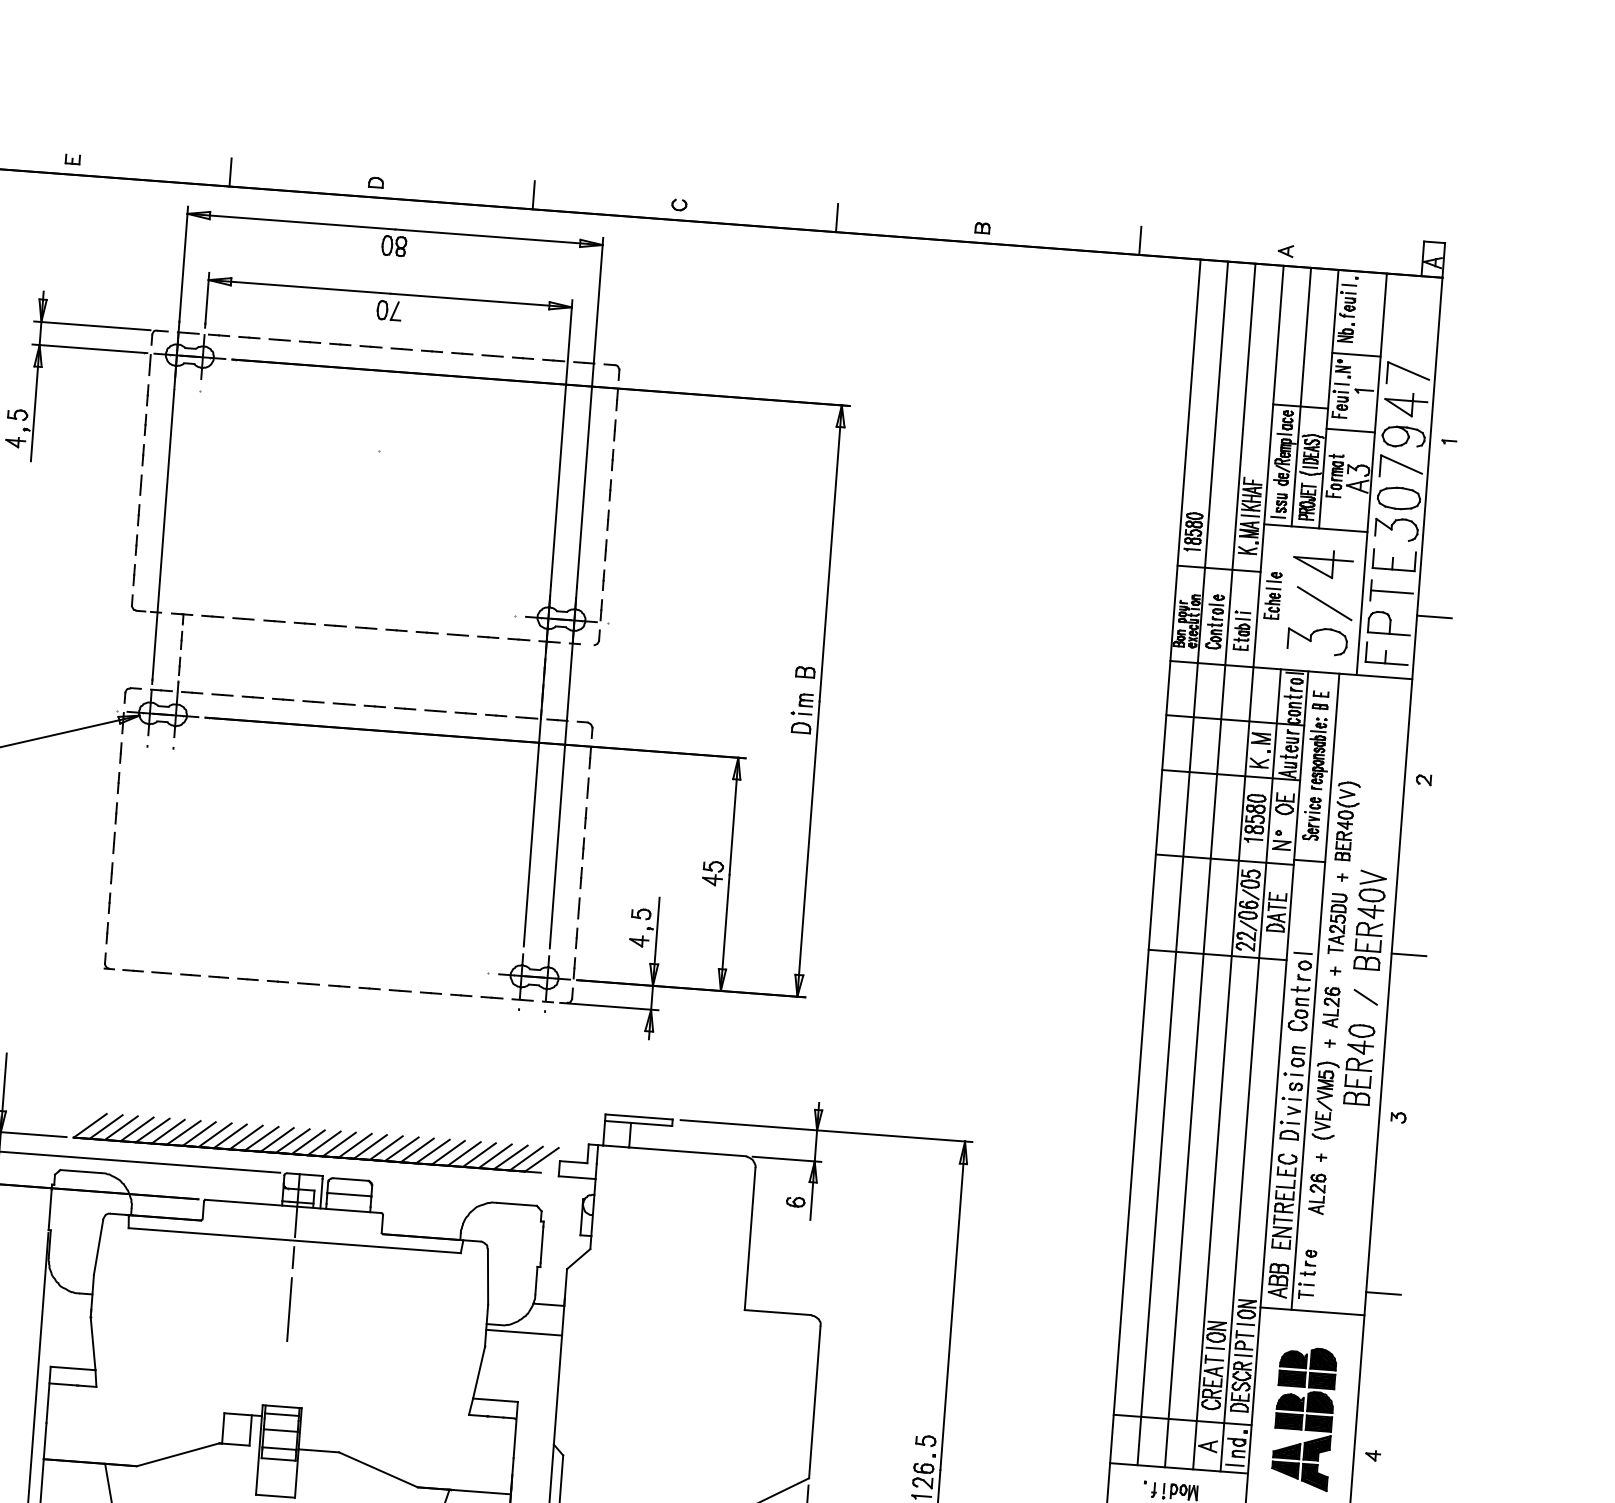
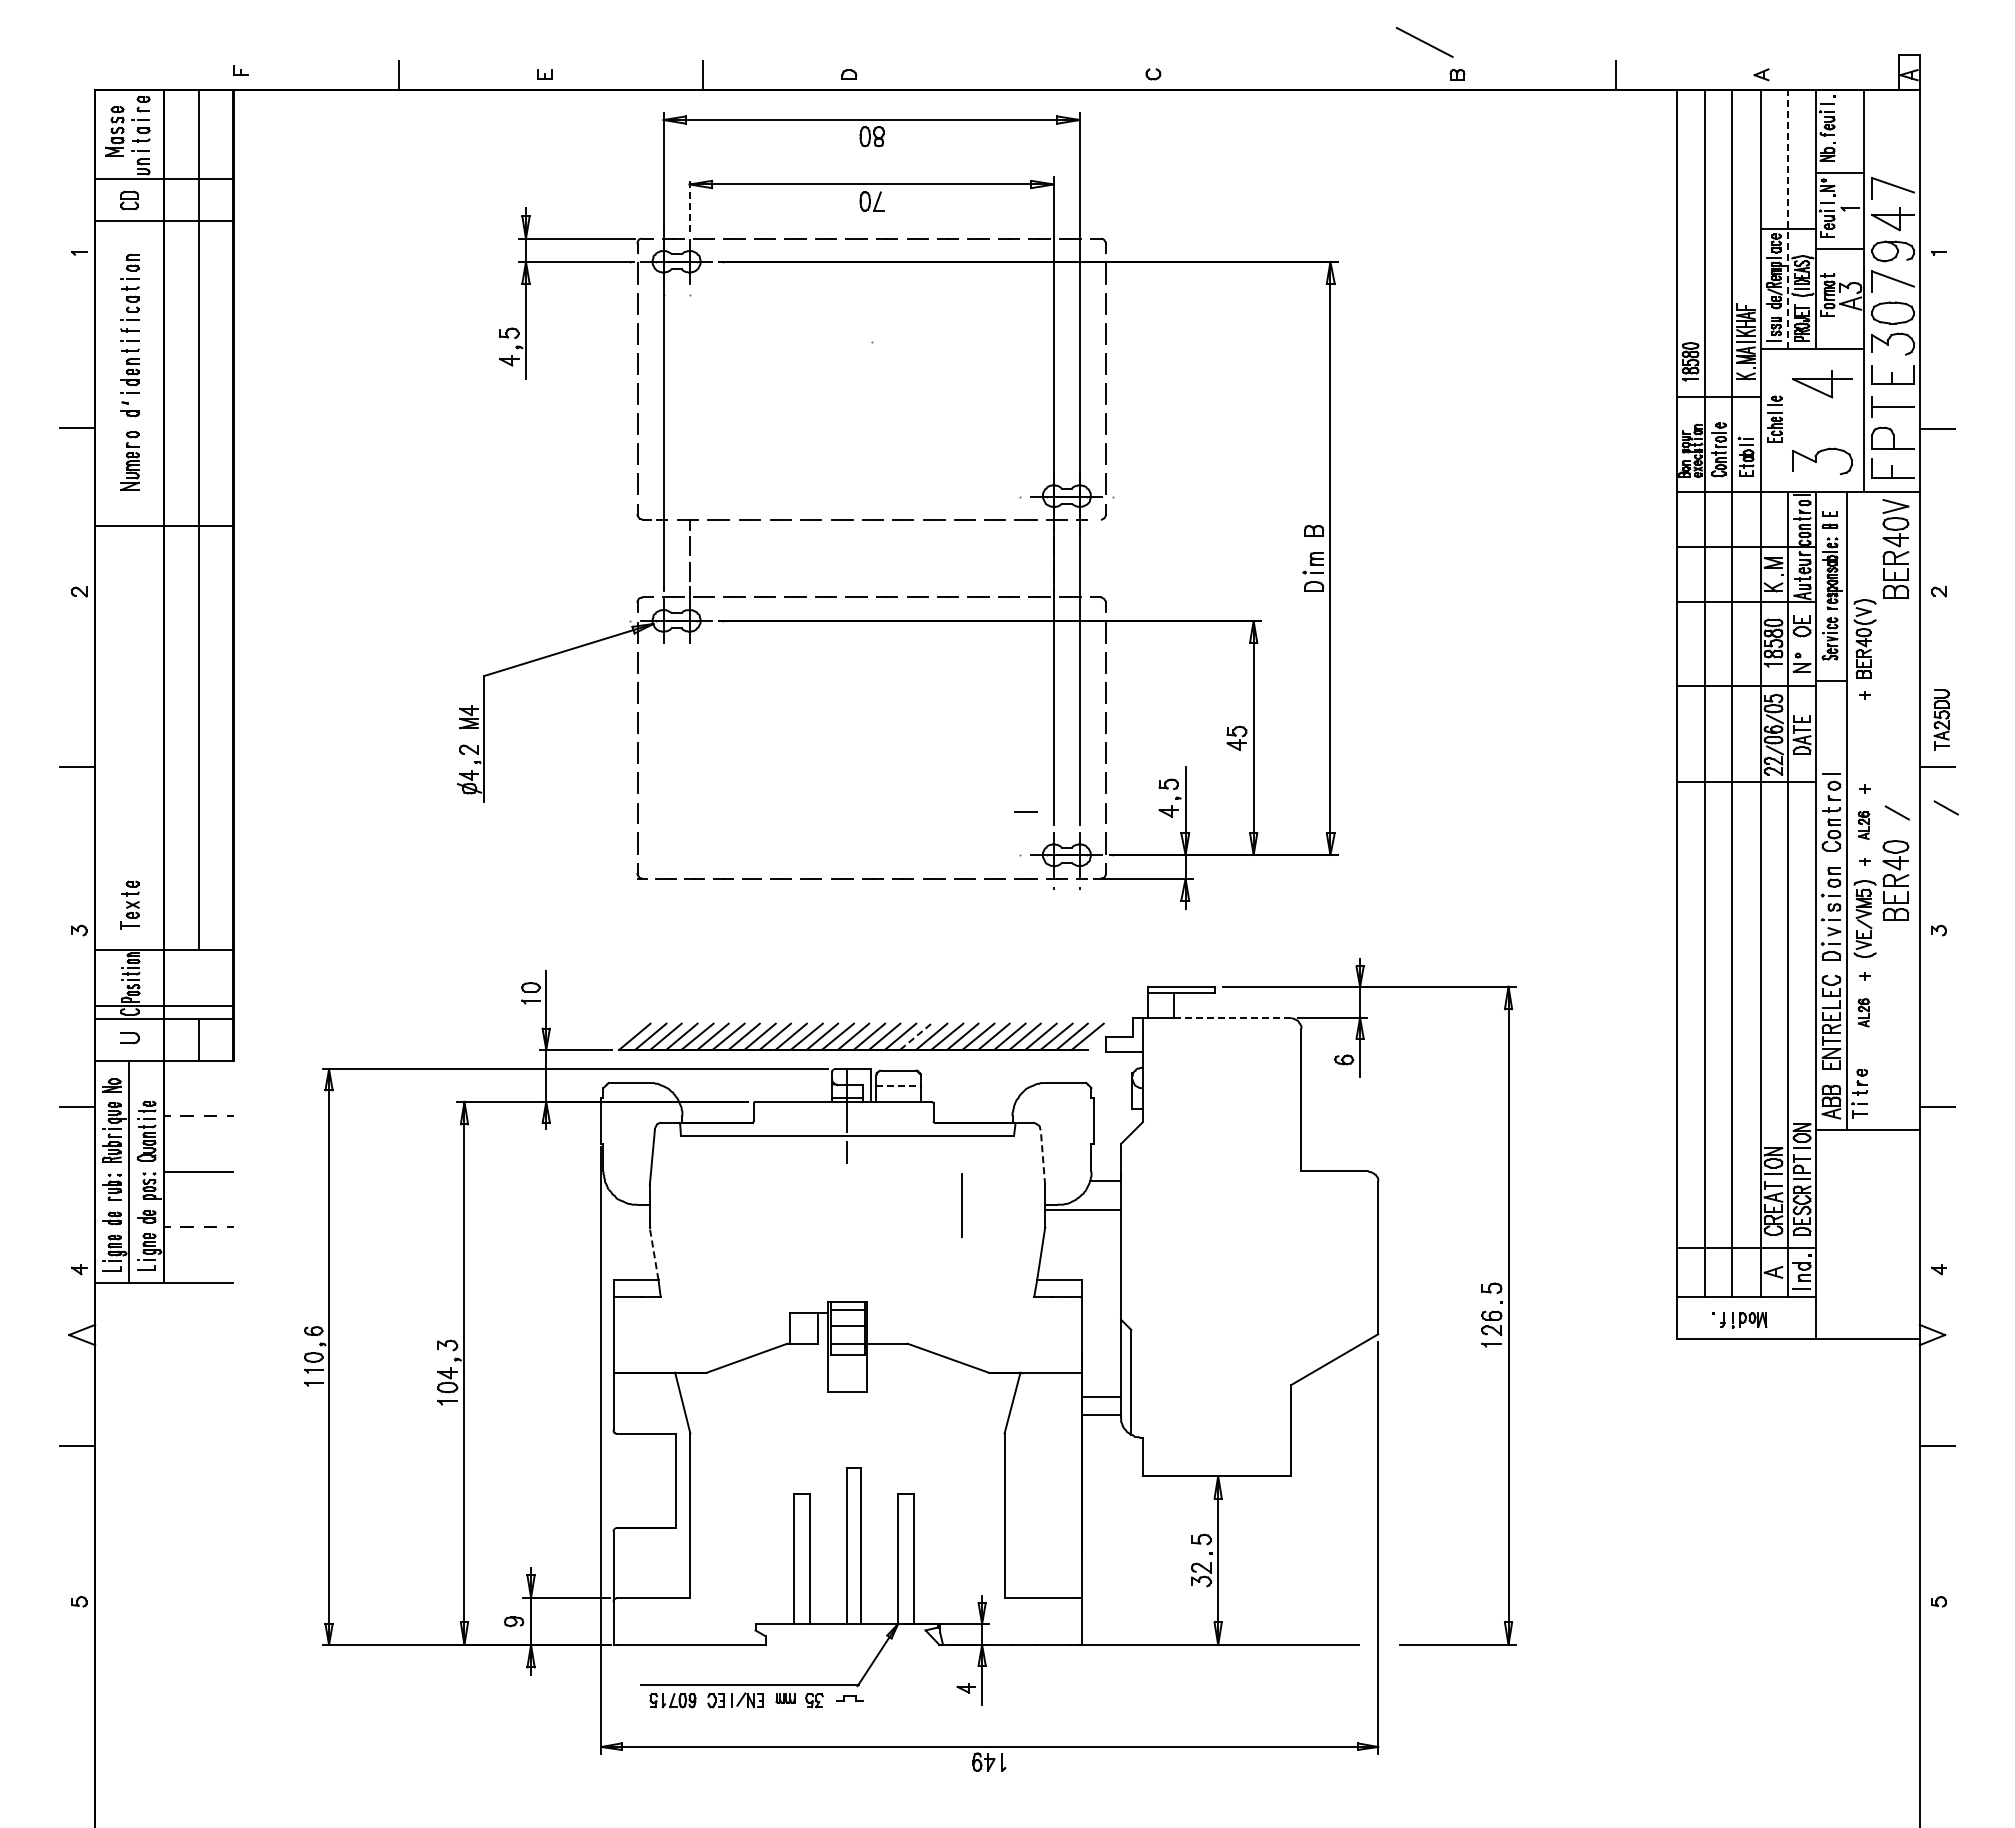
line: (533, 195) -> (1007, 75), removed
line: (836, 218) -> (1311, 75), removed
line: (207, 300) -> (689, 204), solid -> dashed
line: (1301, 397) -> (1788, 219), solid -> dashed
line: (1324, 602) -> (1424, 41), moved
part: (1369, 919) -> (1895, 548), moved
part: (1337, 923) -> (1941, 719), moved
line: (496, 930) -> (1025, 811), added
line: (1414, 995) -> (1945, 807), added
part: (1331, 1007) -> (1863, 825), size x0.7
line: (371, 1146) -> (916, 1036), solid -> dashed
line: (687, 1151) -> (1232, 1017), solid -> dashed
part: (1317, 1193) -> (1863, 1012), size x0.7
line: (350, 1194) -> (899, 1085), solid -> dashed
line: (487, 1276) -> (1042, 1157), solid -> dashed
line: (288, 1309) -> (961, 1205), moved
line: (93, 1343) -> (654, 1253), solid -> dashed
part: (1304, 1418) -> (1867, 1237), removed

